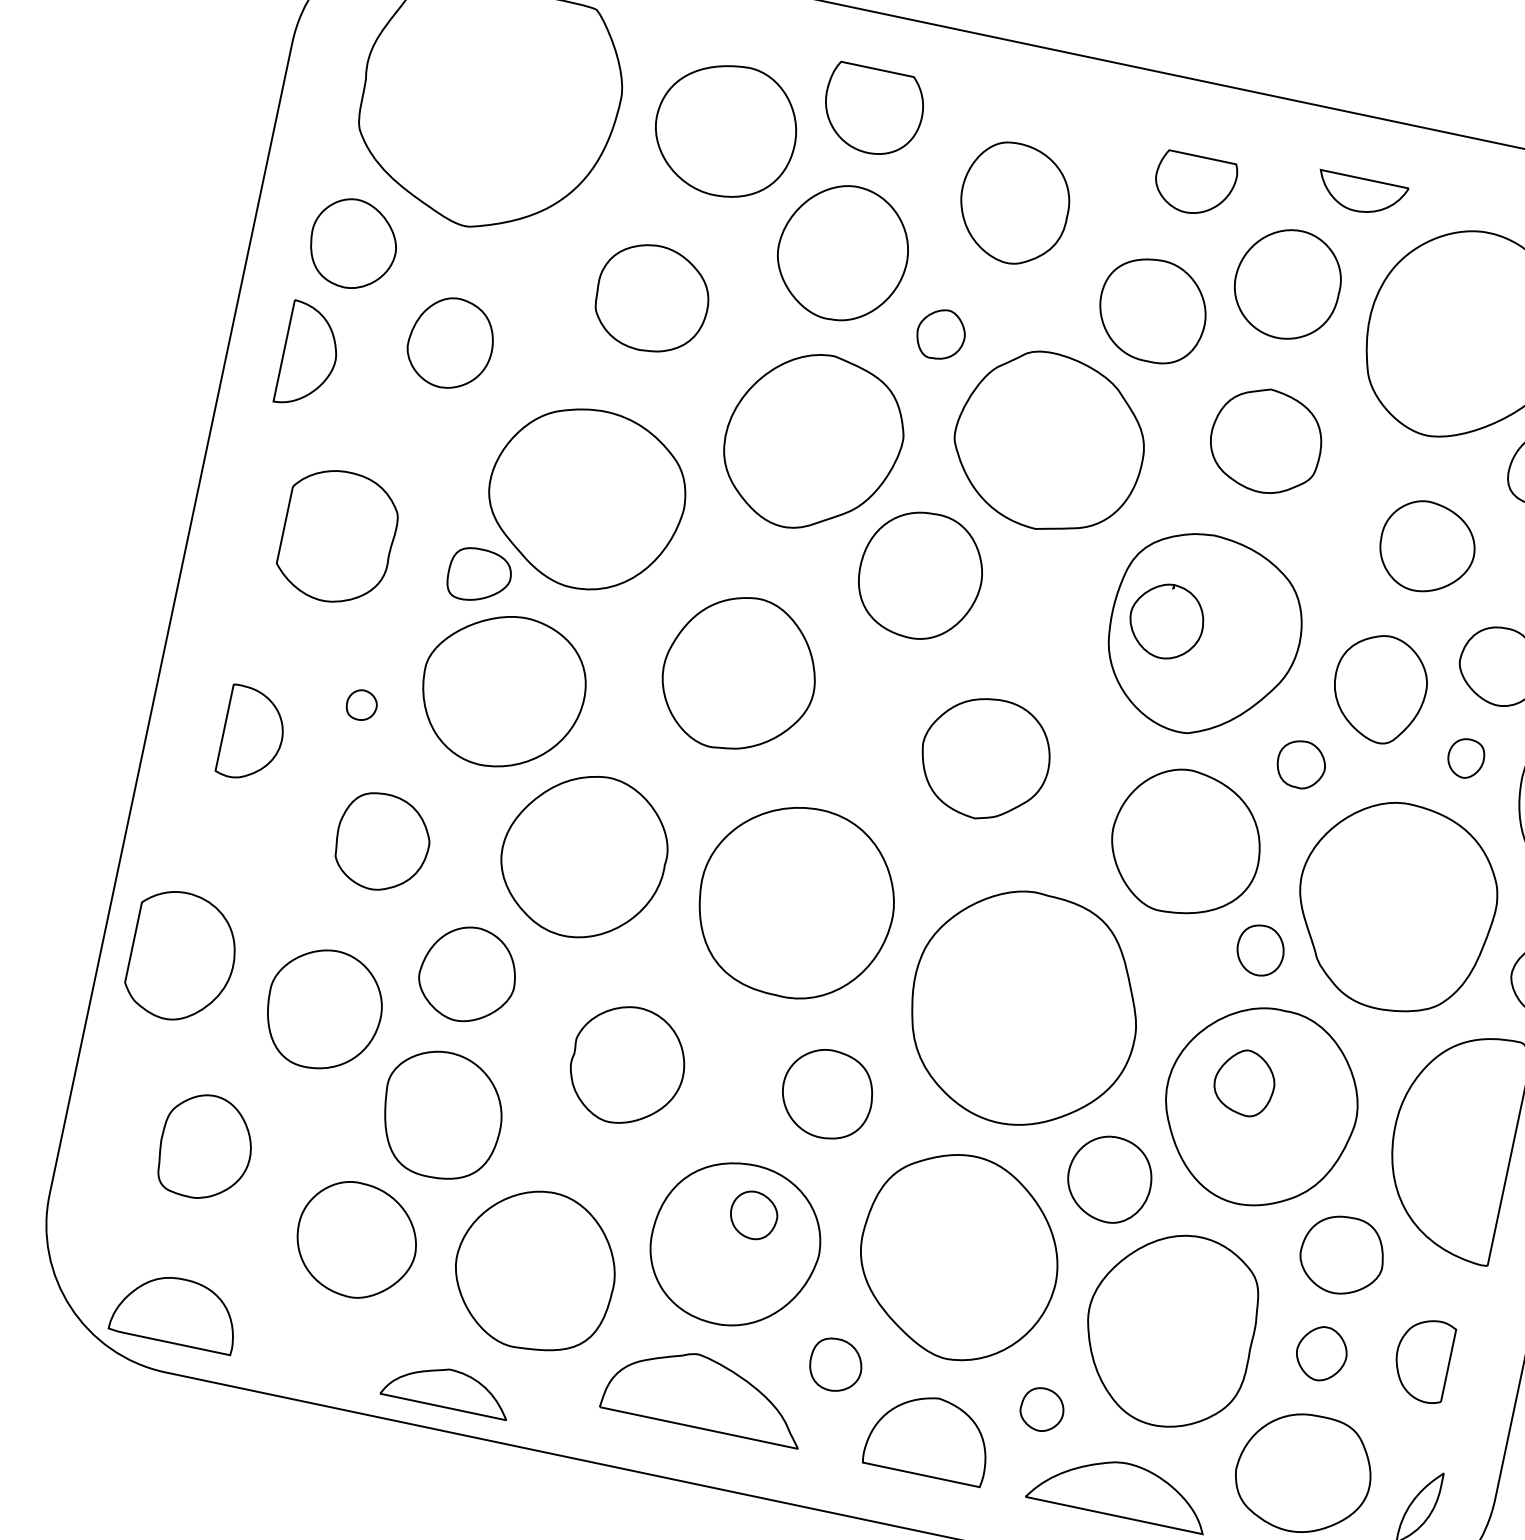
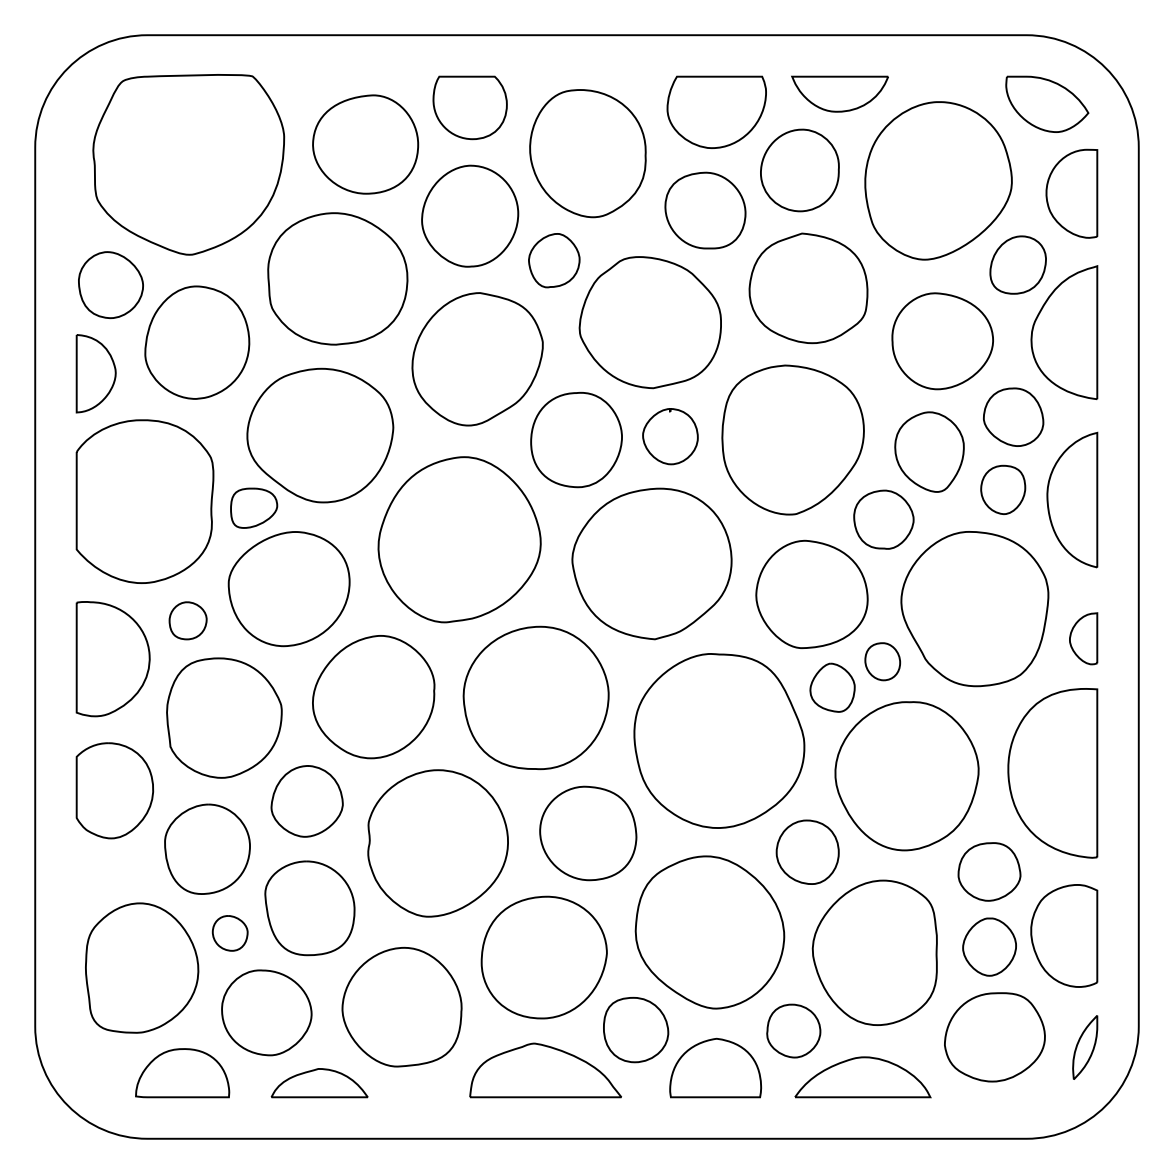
part: (1194, 183) -> (716, 111), size x1.67
part: (1360, 194) -> (839, 93), size x1.43
part: (1014, 203) -> (587, 153), size x1.43
part: (652, 297) -> (337, 278), size x1.67
part: (941, 334) -> (554, 260), size x1.43
part: (451, 343) -> (197, 342), size x1.67
part: (1266, 441) -> (808, 288), size x1.43
part: (337, 536) -> (144, 501), size x1.67
part: (1427, 547) -> (942, 341), size x1.43
part: (1166, 621) -> (670, 436), moved
part: (739, 673) -> (459, 539), size x1.43
part: (361, 704) -> (187, 620), size x1.67
part: (252, 734) -> (112, 659), size x1.67
part: (984, 757) -> (651, 563), size x1.67
part: (1466, 758) -> (1003, 489), size x1.67
part: (1300, 764) -> (883, 519), size x1.67
part: (382, 841) -> (224, 717), size x1.67
curve: (133, 946) -> (77, 790), moved
curve: (1228, 1062) -> (817, 675), moved
part: (627, 1065) -> (437, 843), size x1.67
part: (827, 1094) -> (588, 833), size x1.43
part: (206, 1146) -> (142, 967), size x1.67
curve: (735, 1225) -> (218, 943), moved
part: (175, 1311) -> (182, 1073), moved
part: (1321, 1353) -> (989, 946), size x1.43
part: (1423, 1359) -> (1064, 935), size x1.67
part: (836, 1365) -> (636, 1030), size x1.67
part: (446, 1388) -> (319, 1083), moved
part: (1041, 1408) -> (793, 1030), size x1.67

